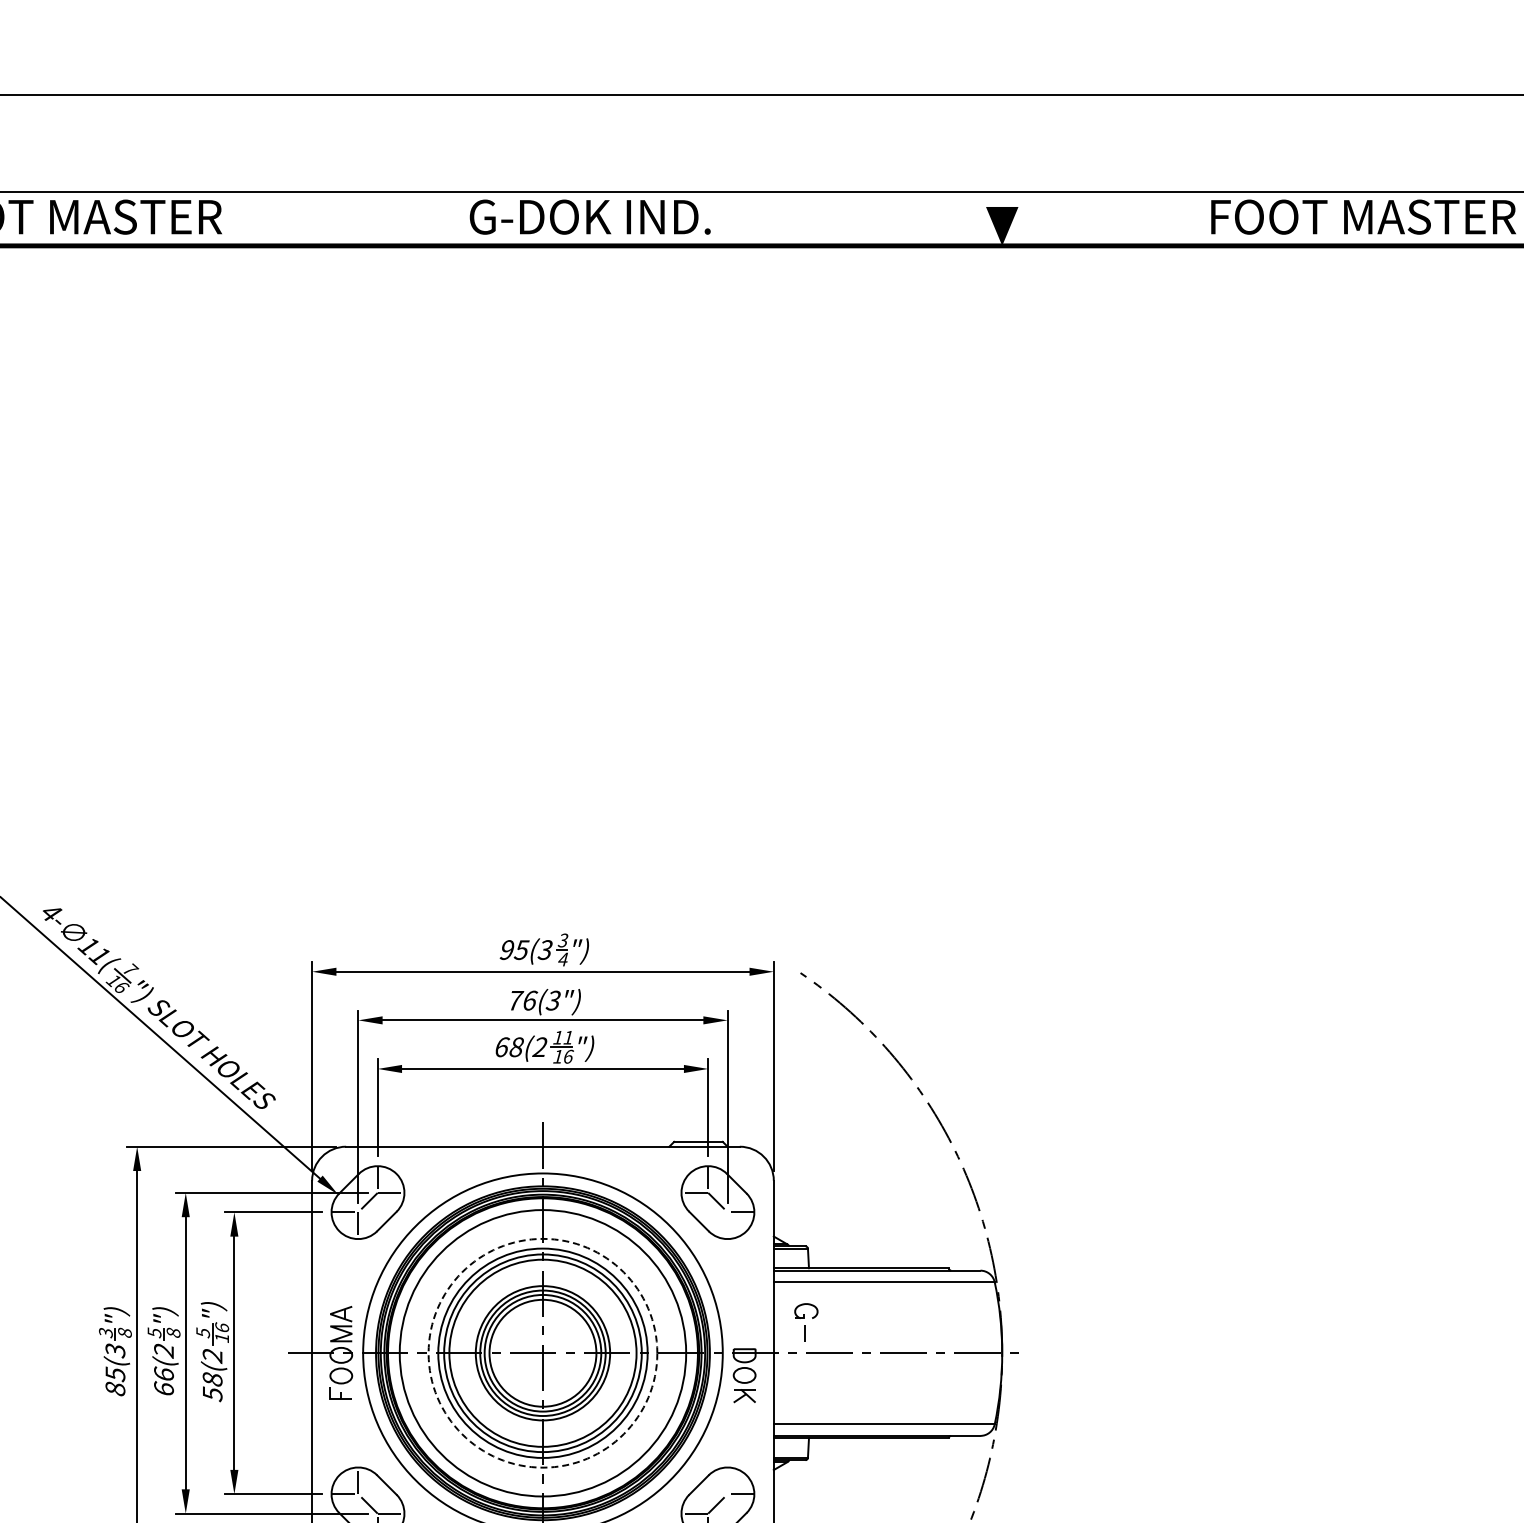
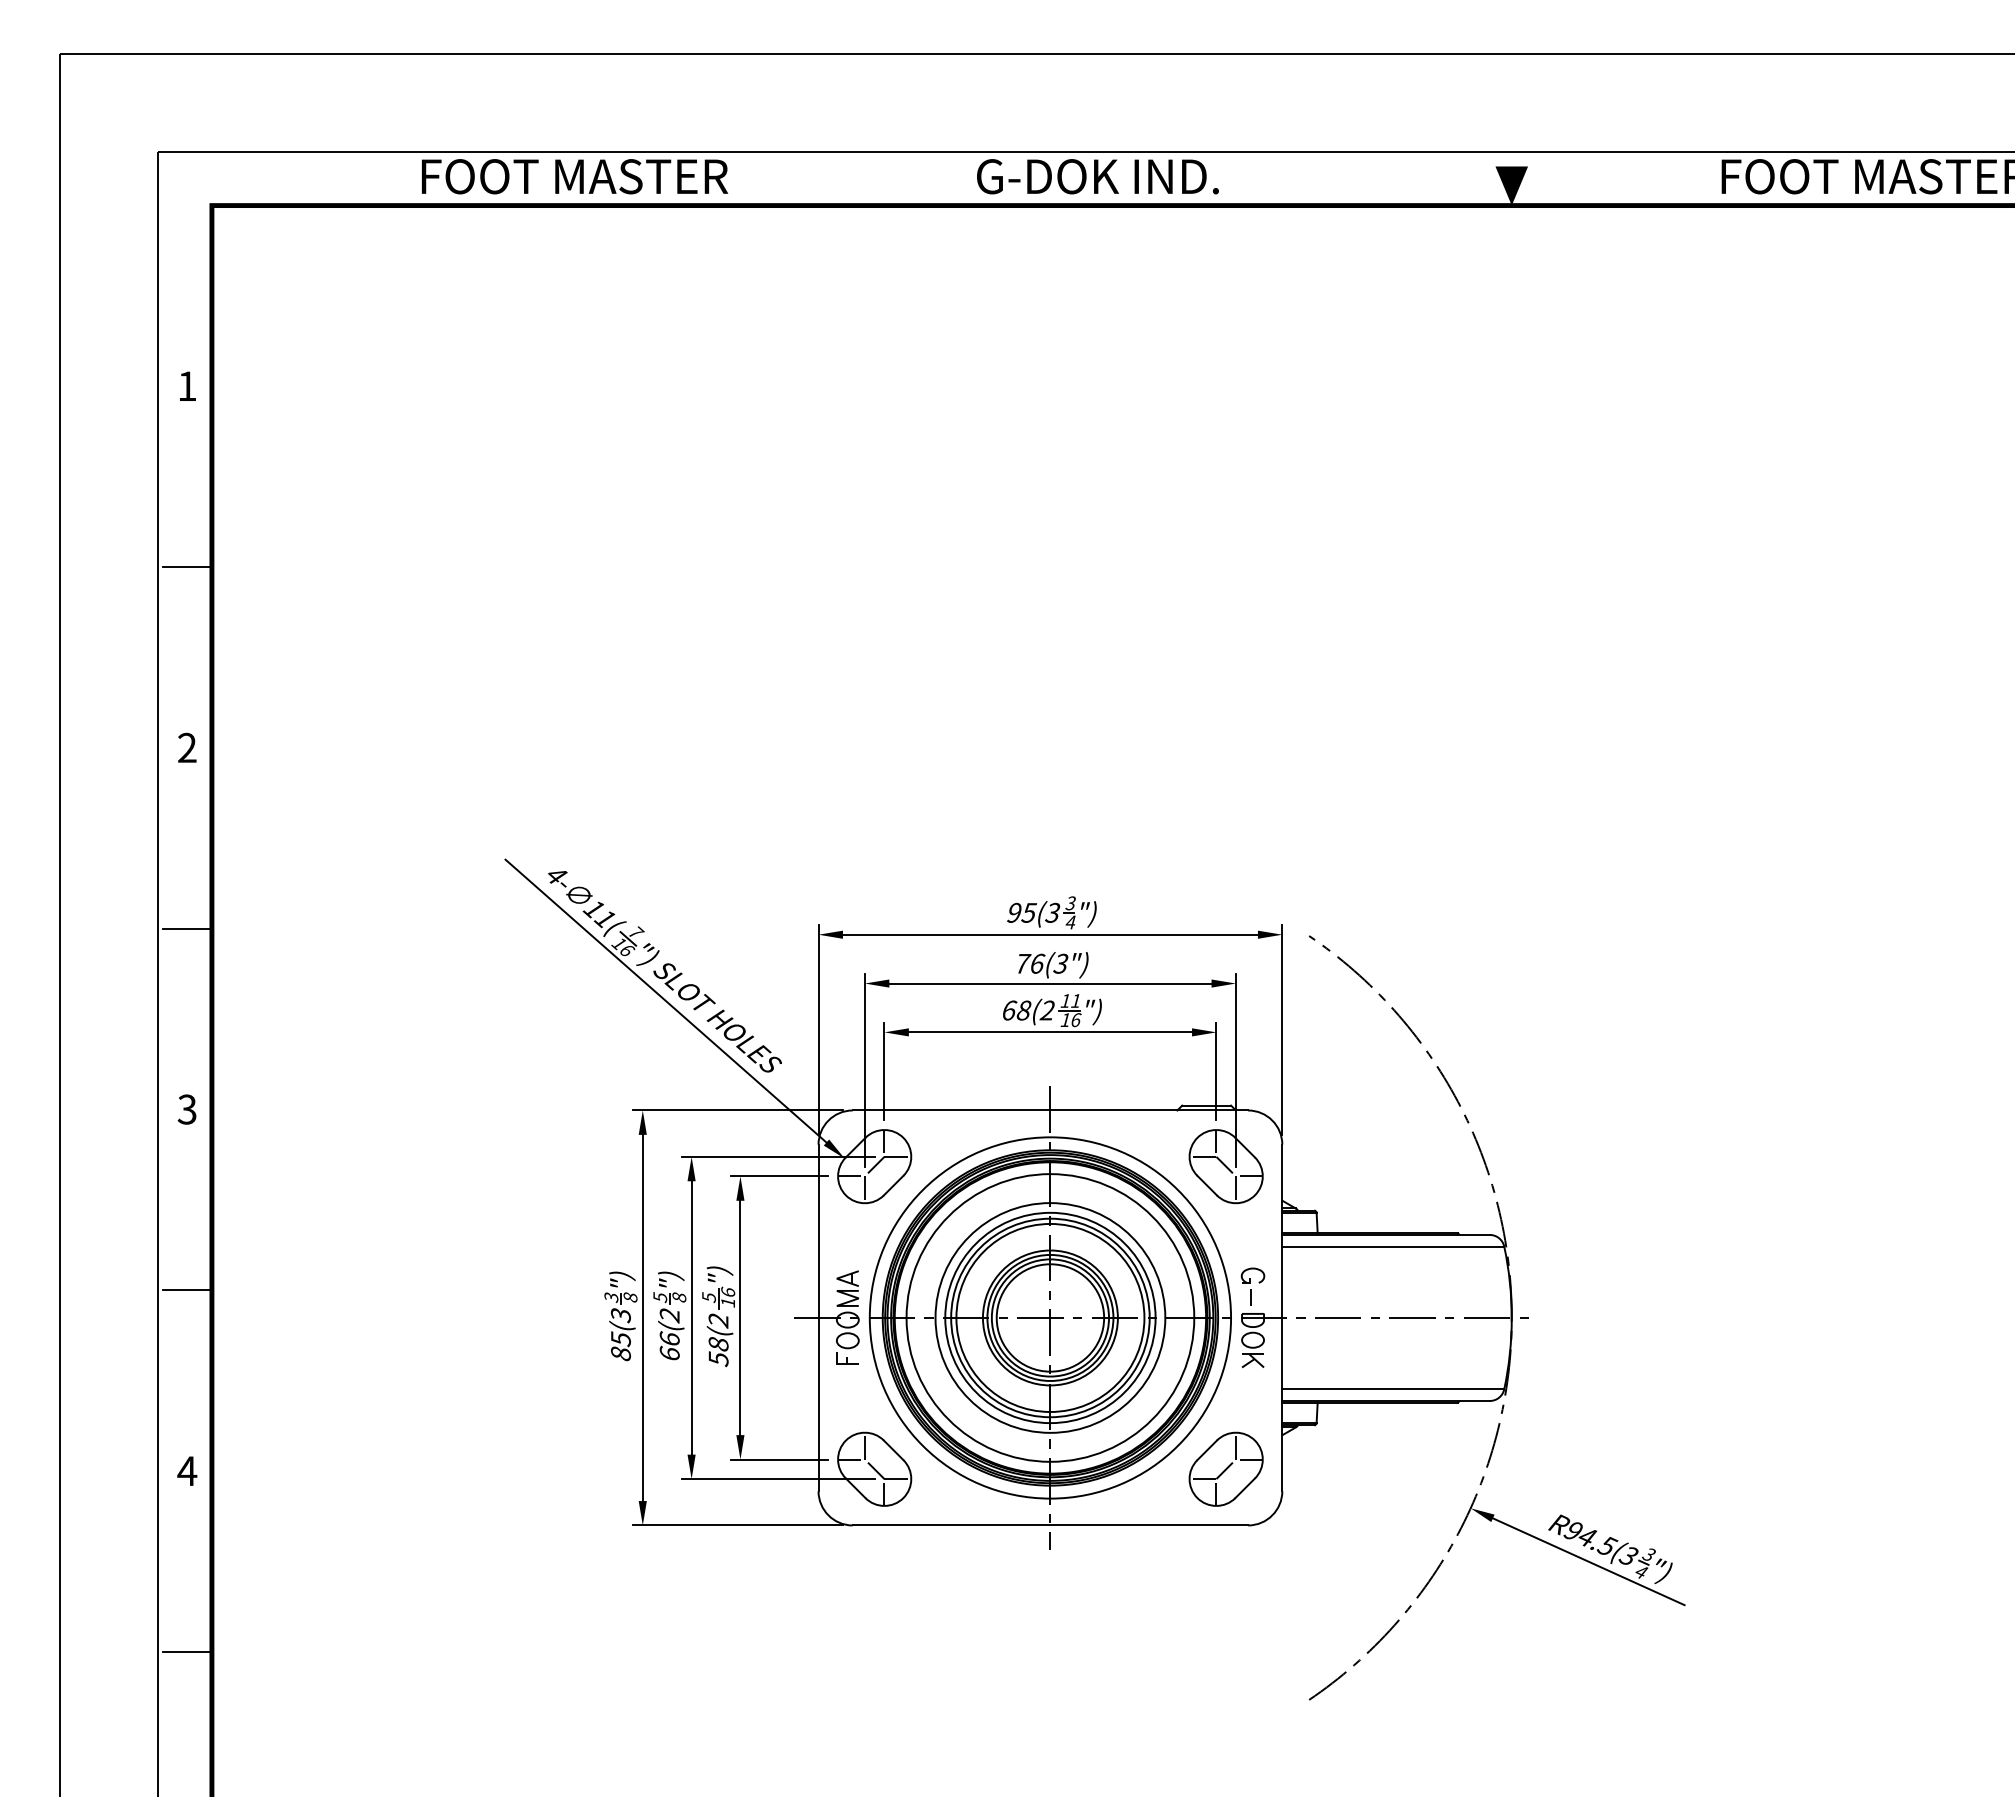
line: (727, 1225) -> (1235, 1189), added
part: (805, 1321) -> (1252, 1286), moved
circle: (543, 1352) -> (1050, 1317), dashed -> solid
line: (727, 1480) -> (1235, 1445), added

